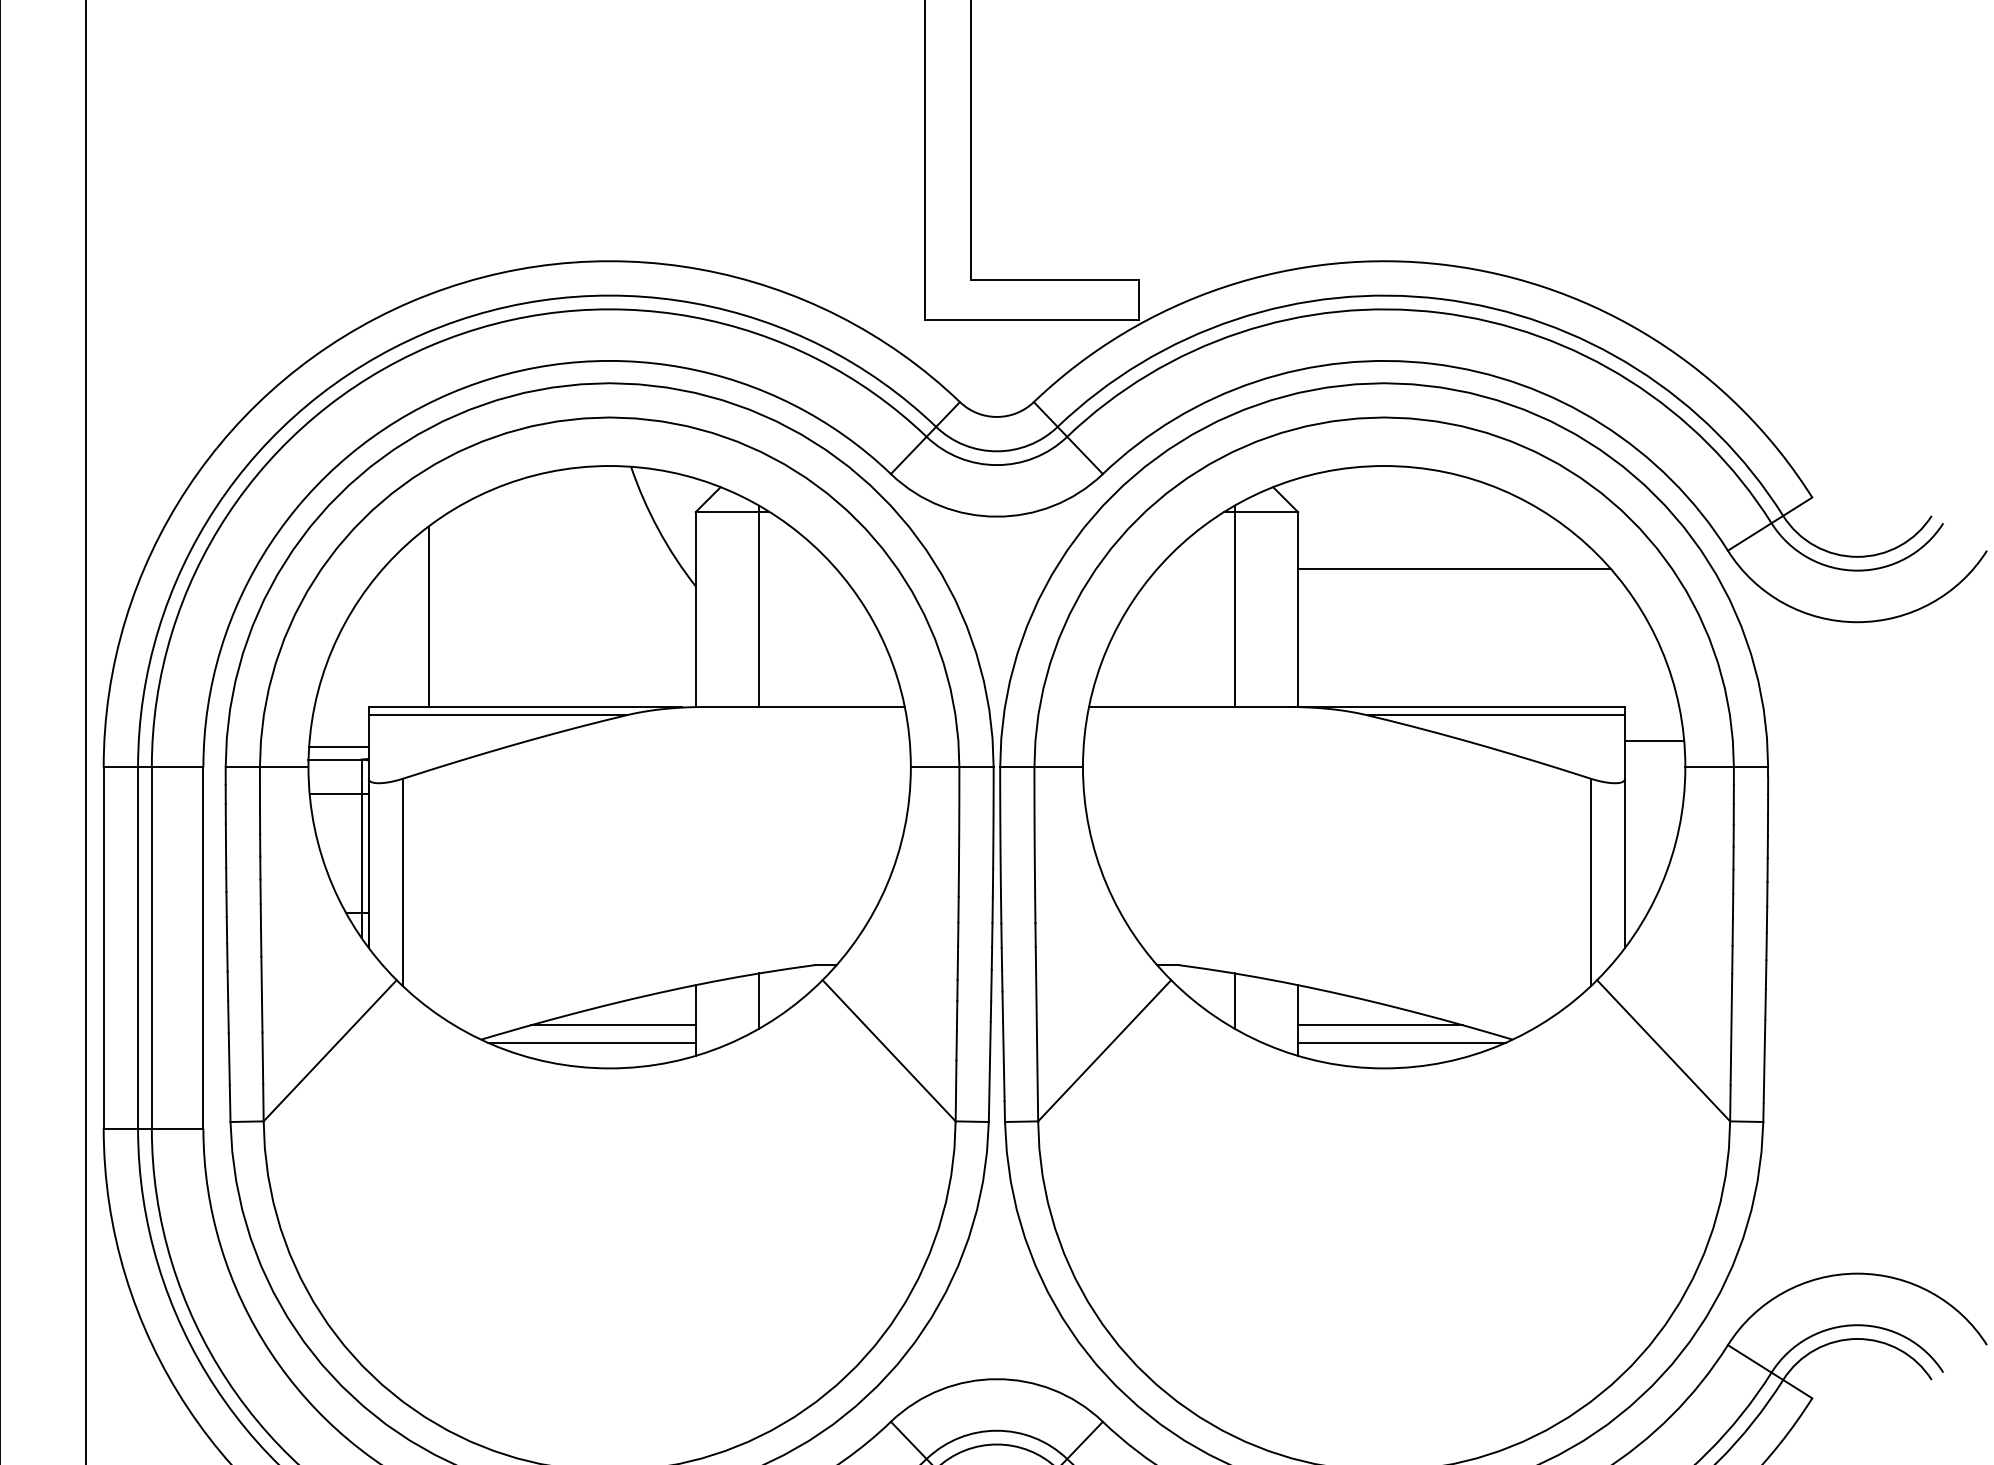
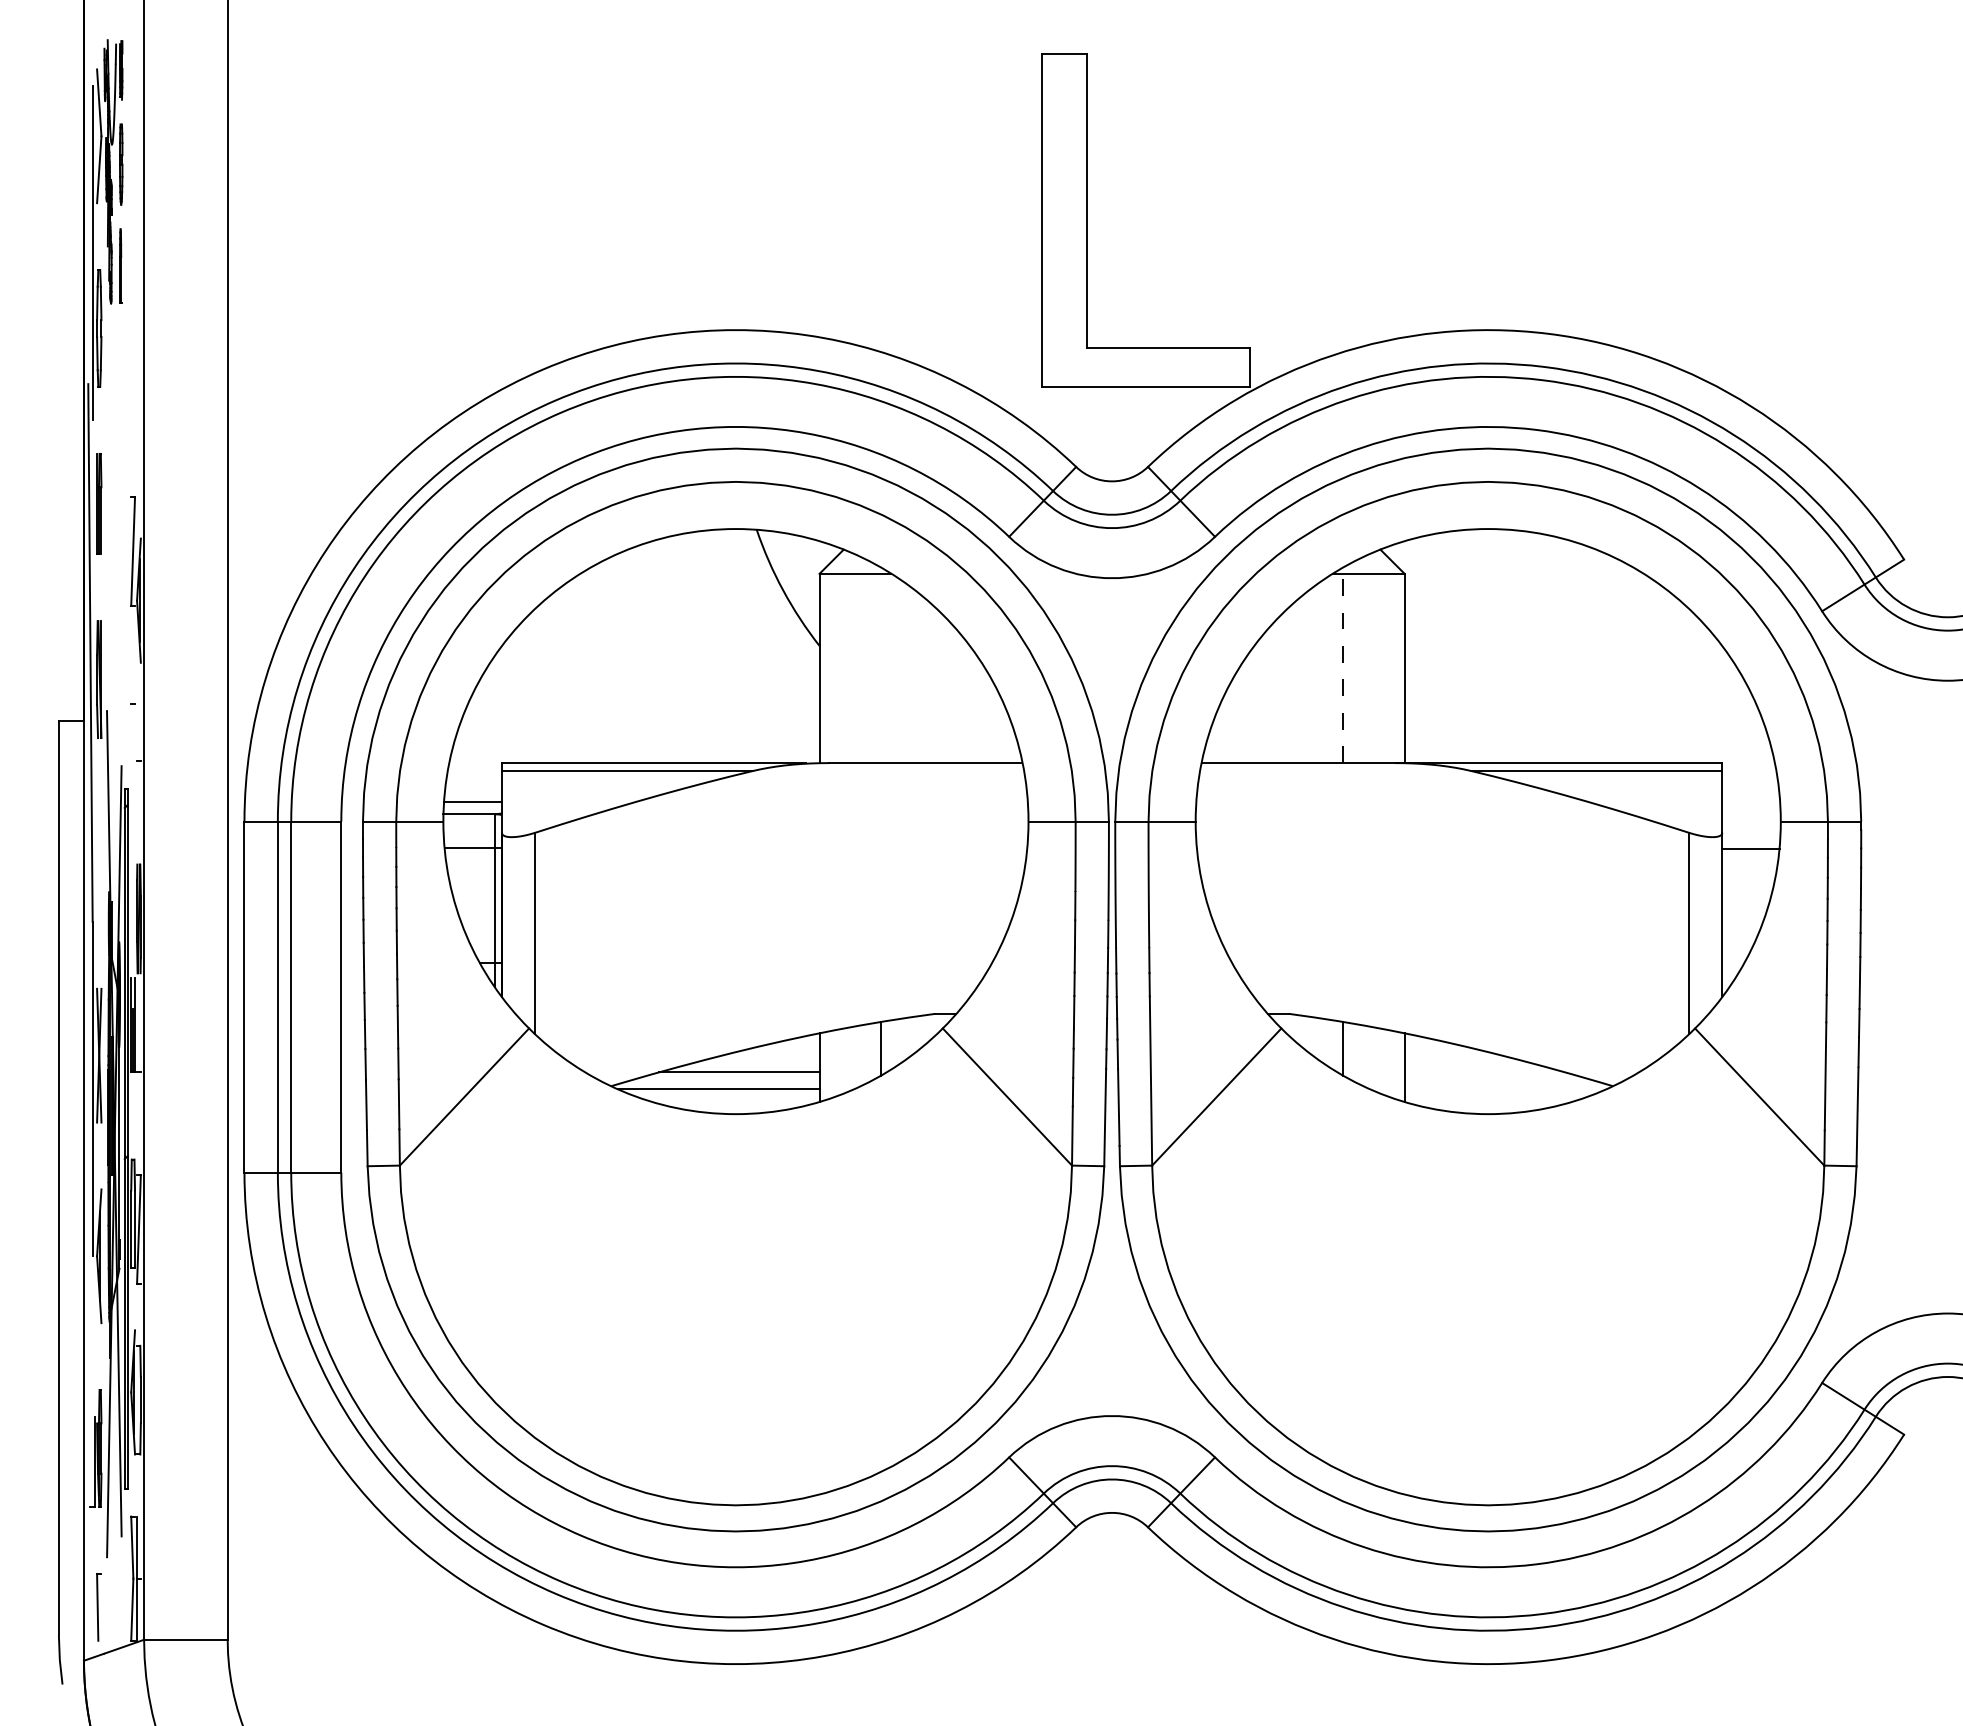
line: (1454, 569) -> (1556, 629), removed
line: (759, 606) -> (881, 665), removed
line: (1235, 606) -> (1343, 665), solid -> dashed
line: (429, 616) -> (560, 675), removed
line: (1654, 741) -> (1750, 848), moved
line: (1380, 1025) -> (1484, 1072), removed
line: (1401, 1043) -> (1505, 1089), removed

